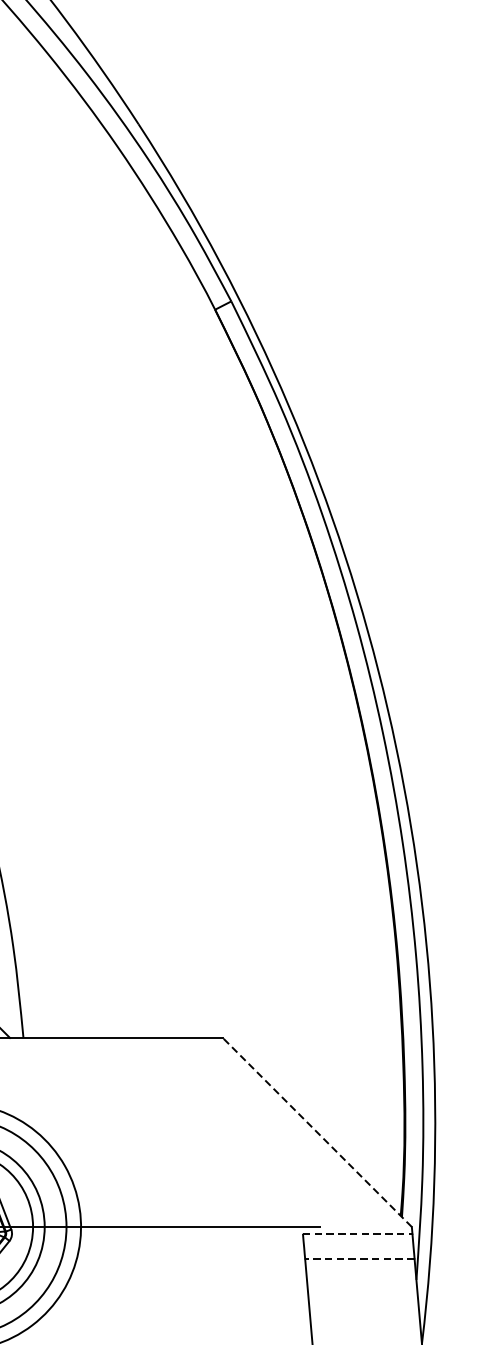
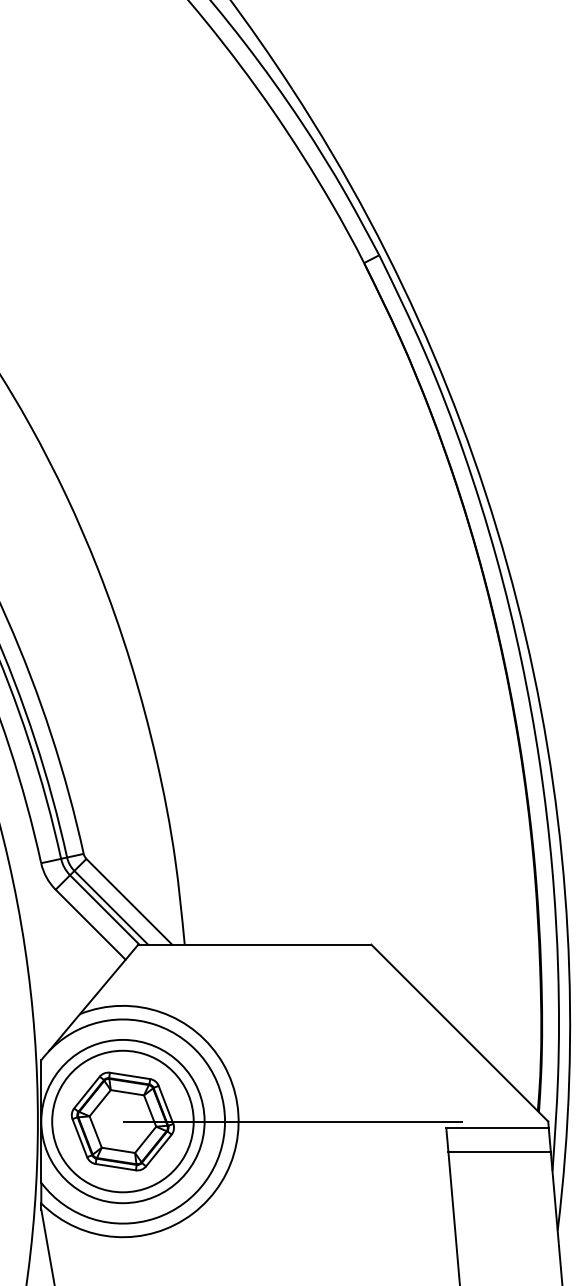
line: (317, 1131) -> (459, 1032), dashed -> solid
line: (358, 1233) -> (498, 1127), dashed -> solid
line: (359, 1259) -> (499, 1151), dashed -> solid

